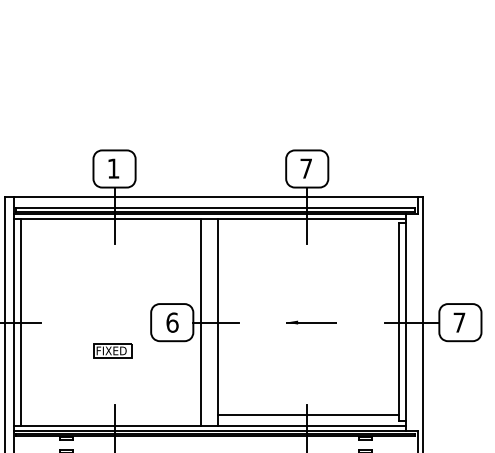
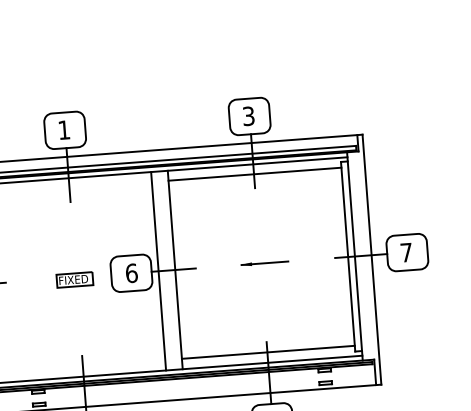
text: (306, 168) -> (248, 116), 7 -> 3
line: (307, 229) -> (254, 174), added
part: (112, 350) -> (74, 279), moved

